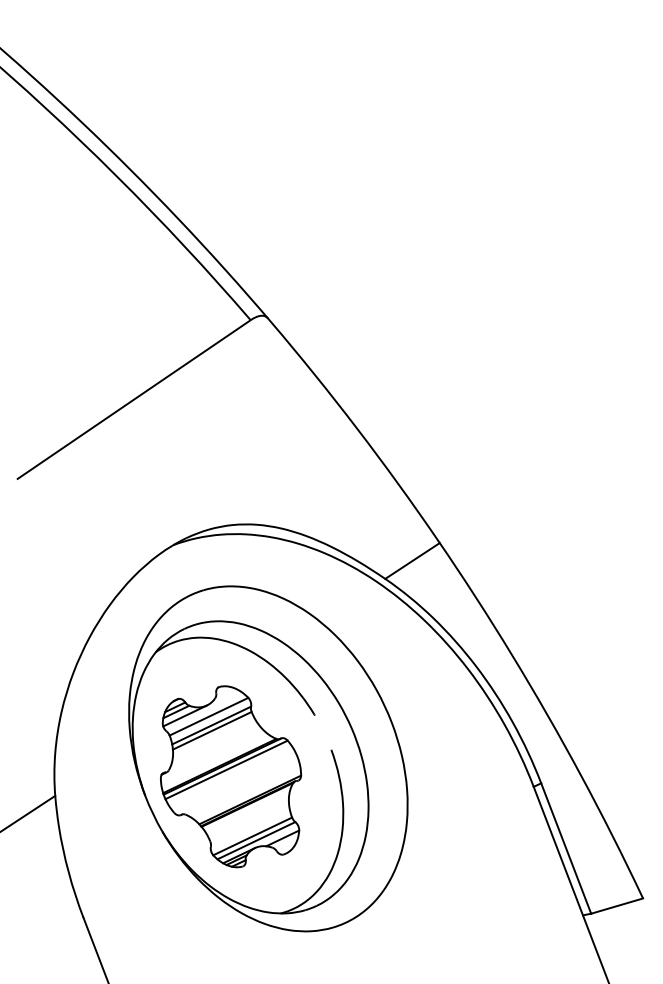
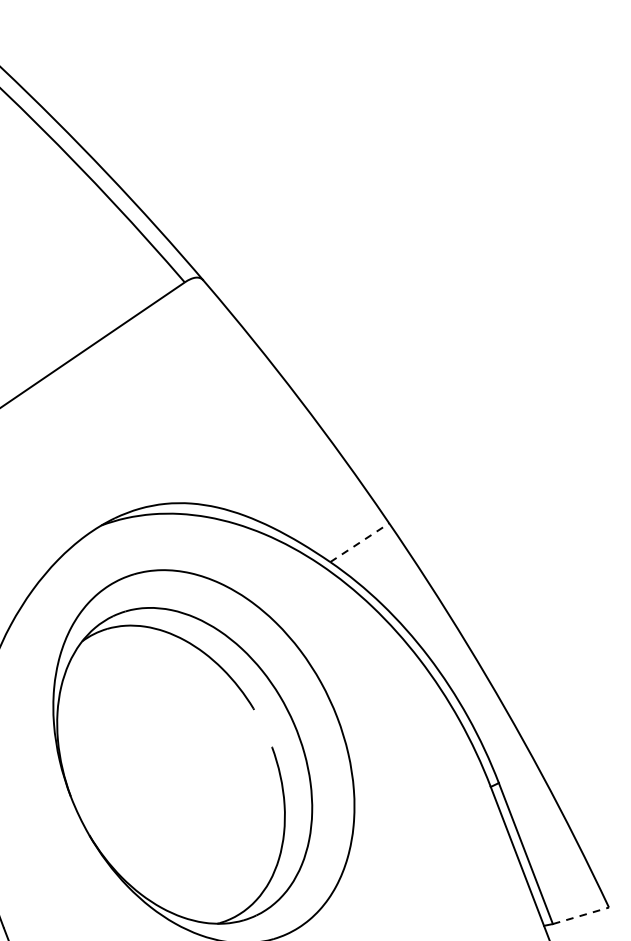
line: (412, 560) -> (359, 542), solid -> dashed
part: (231, 776) -> (164, 775), removed
line: (617, 905) -> (581, 915), solid -> dashed

